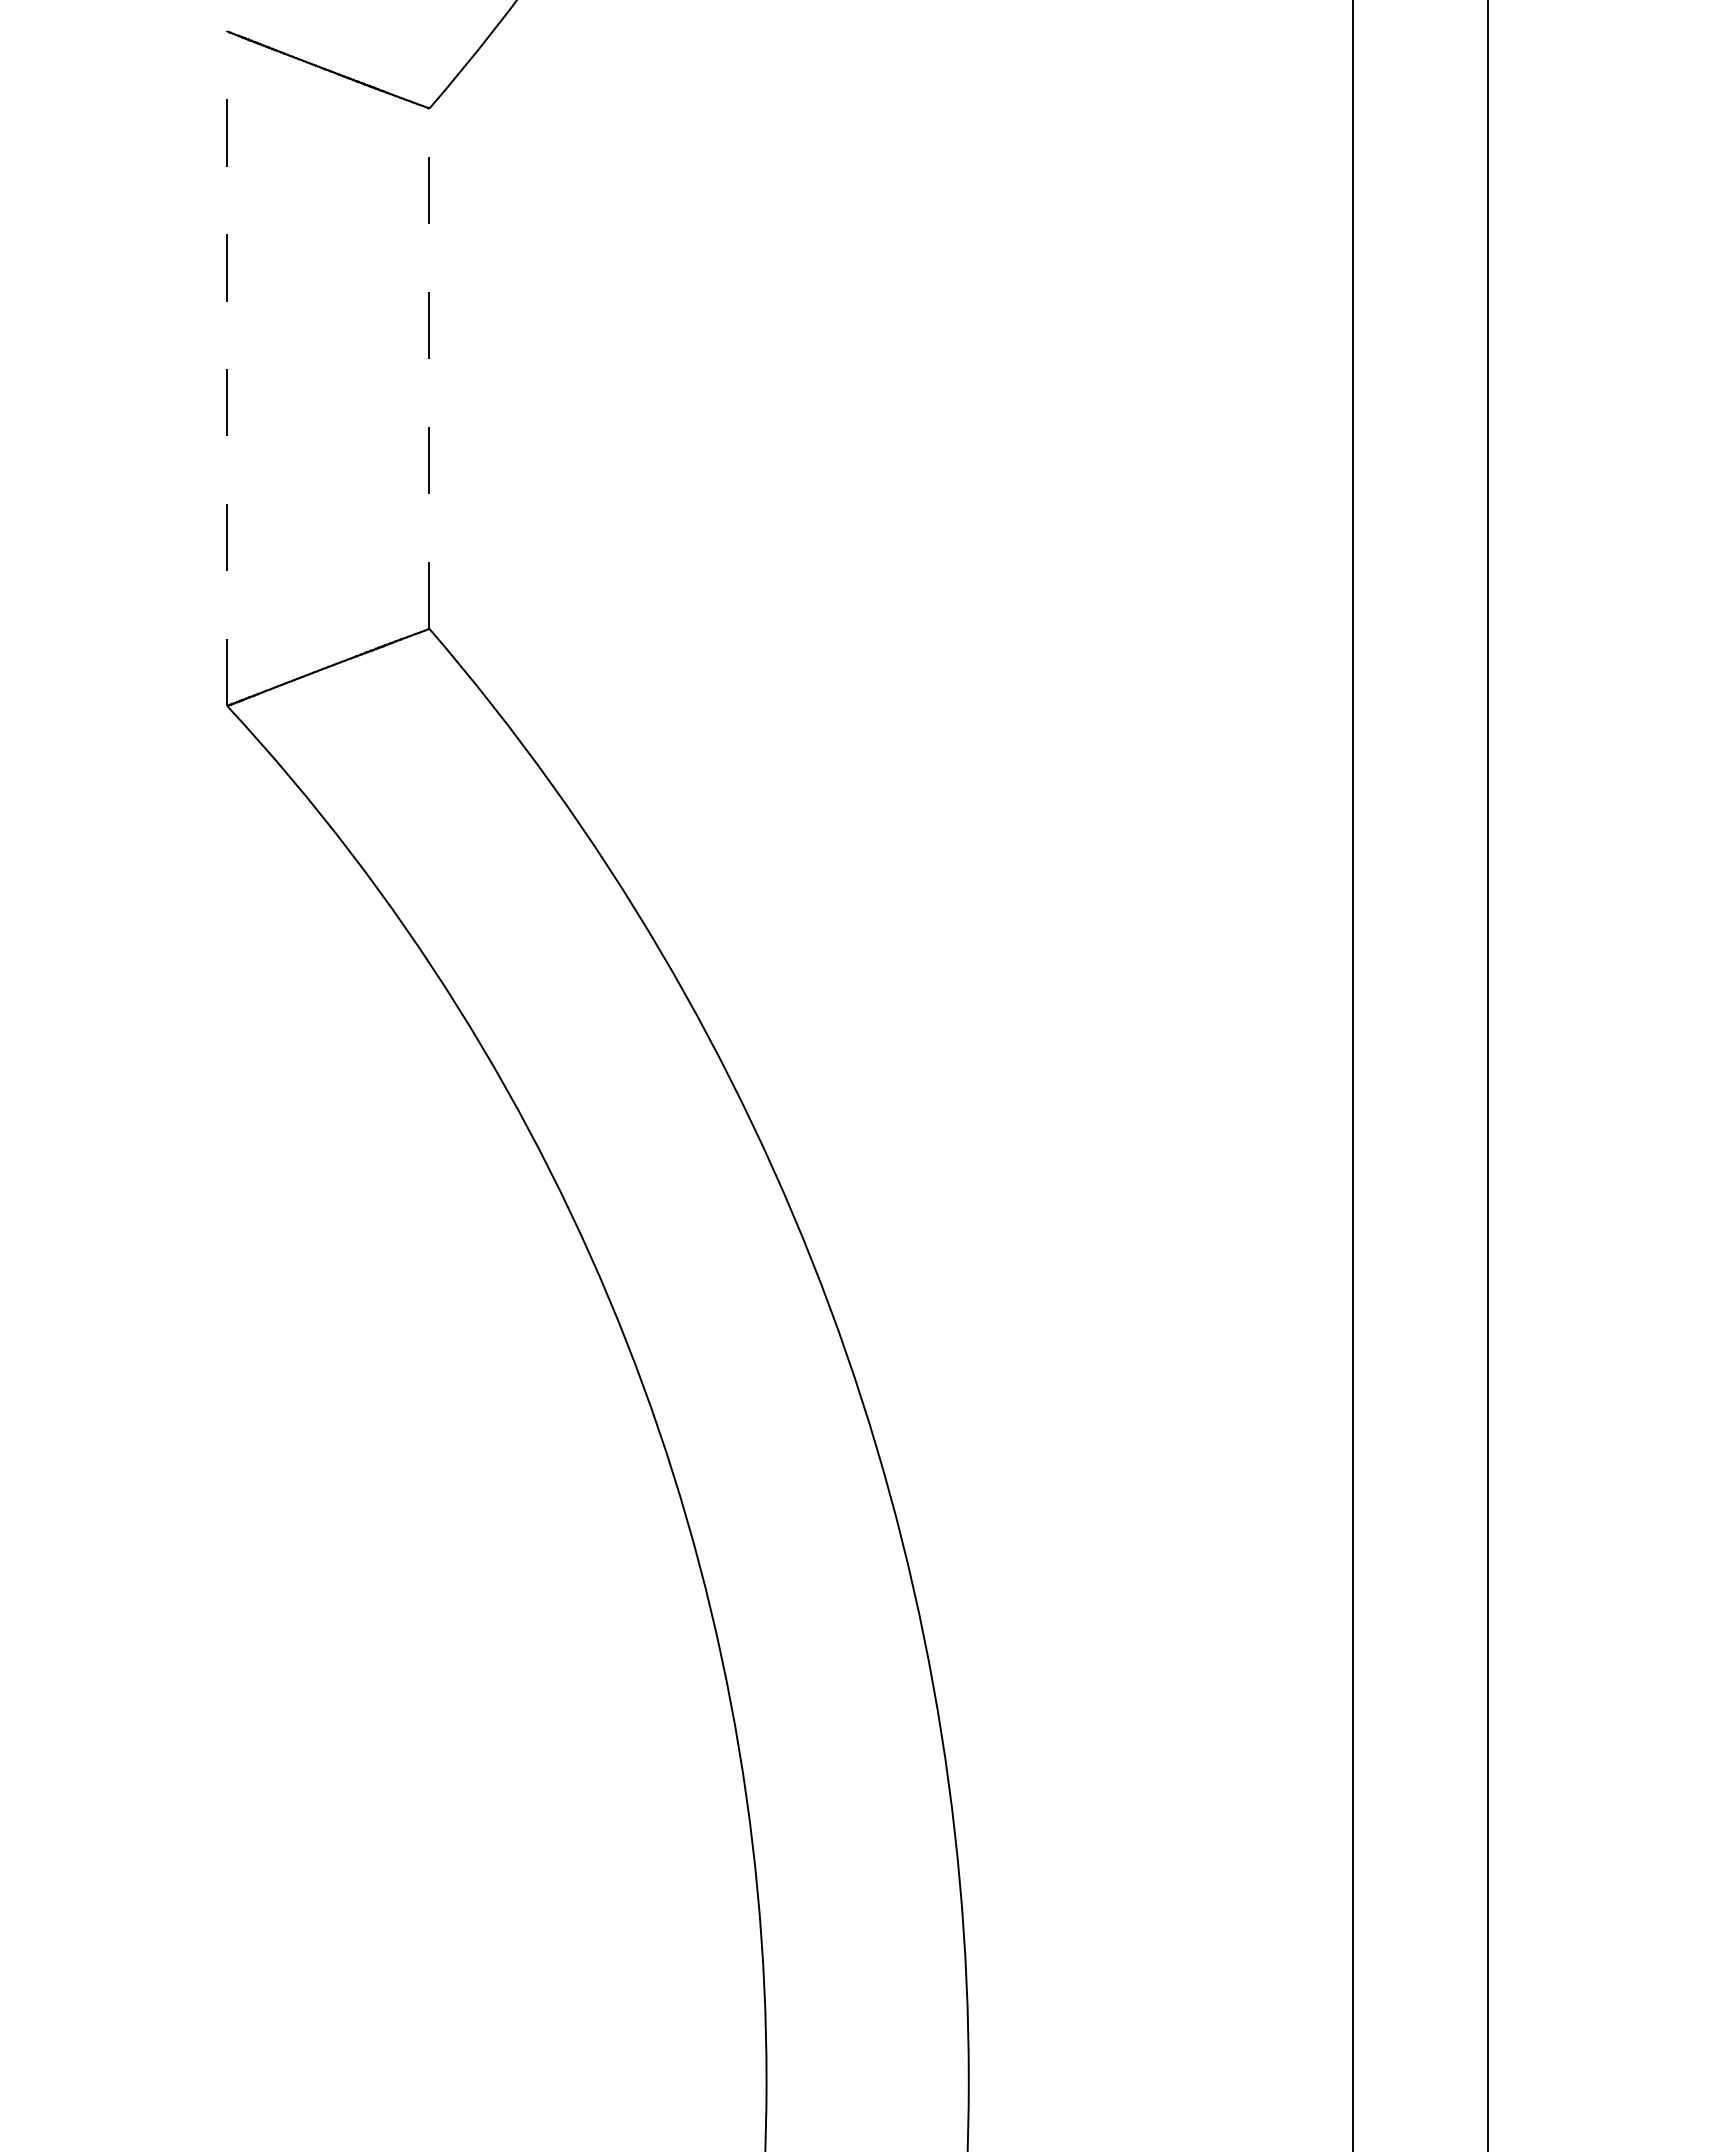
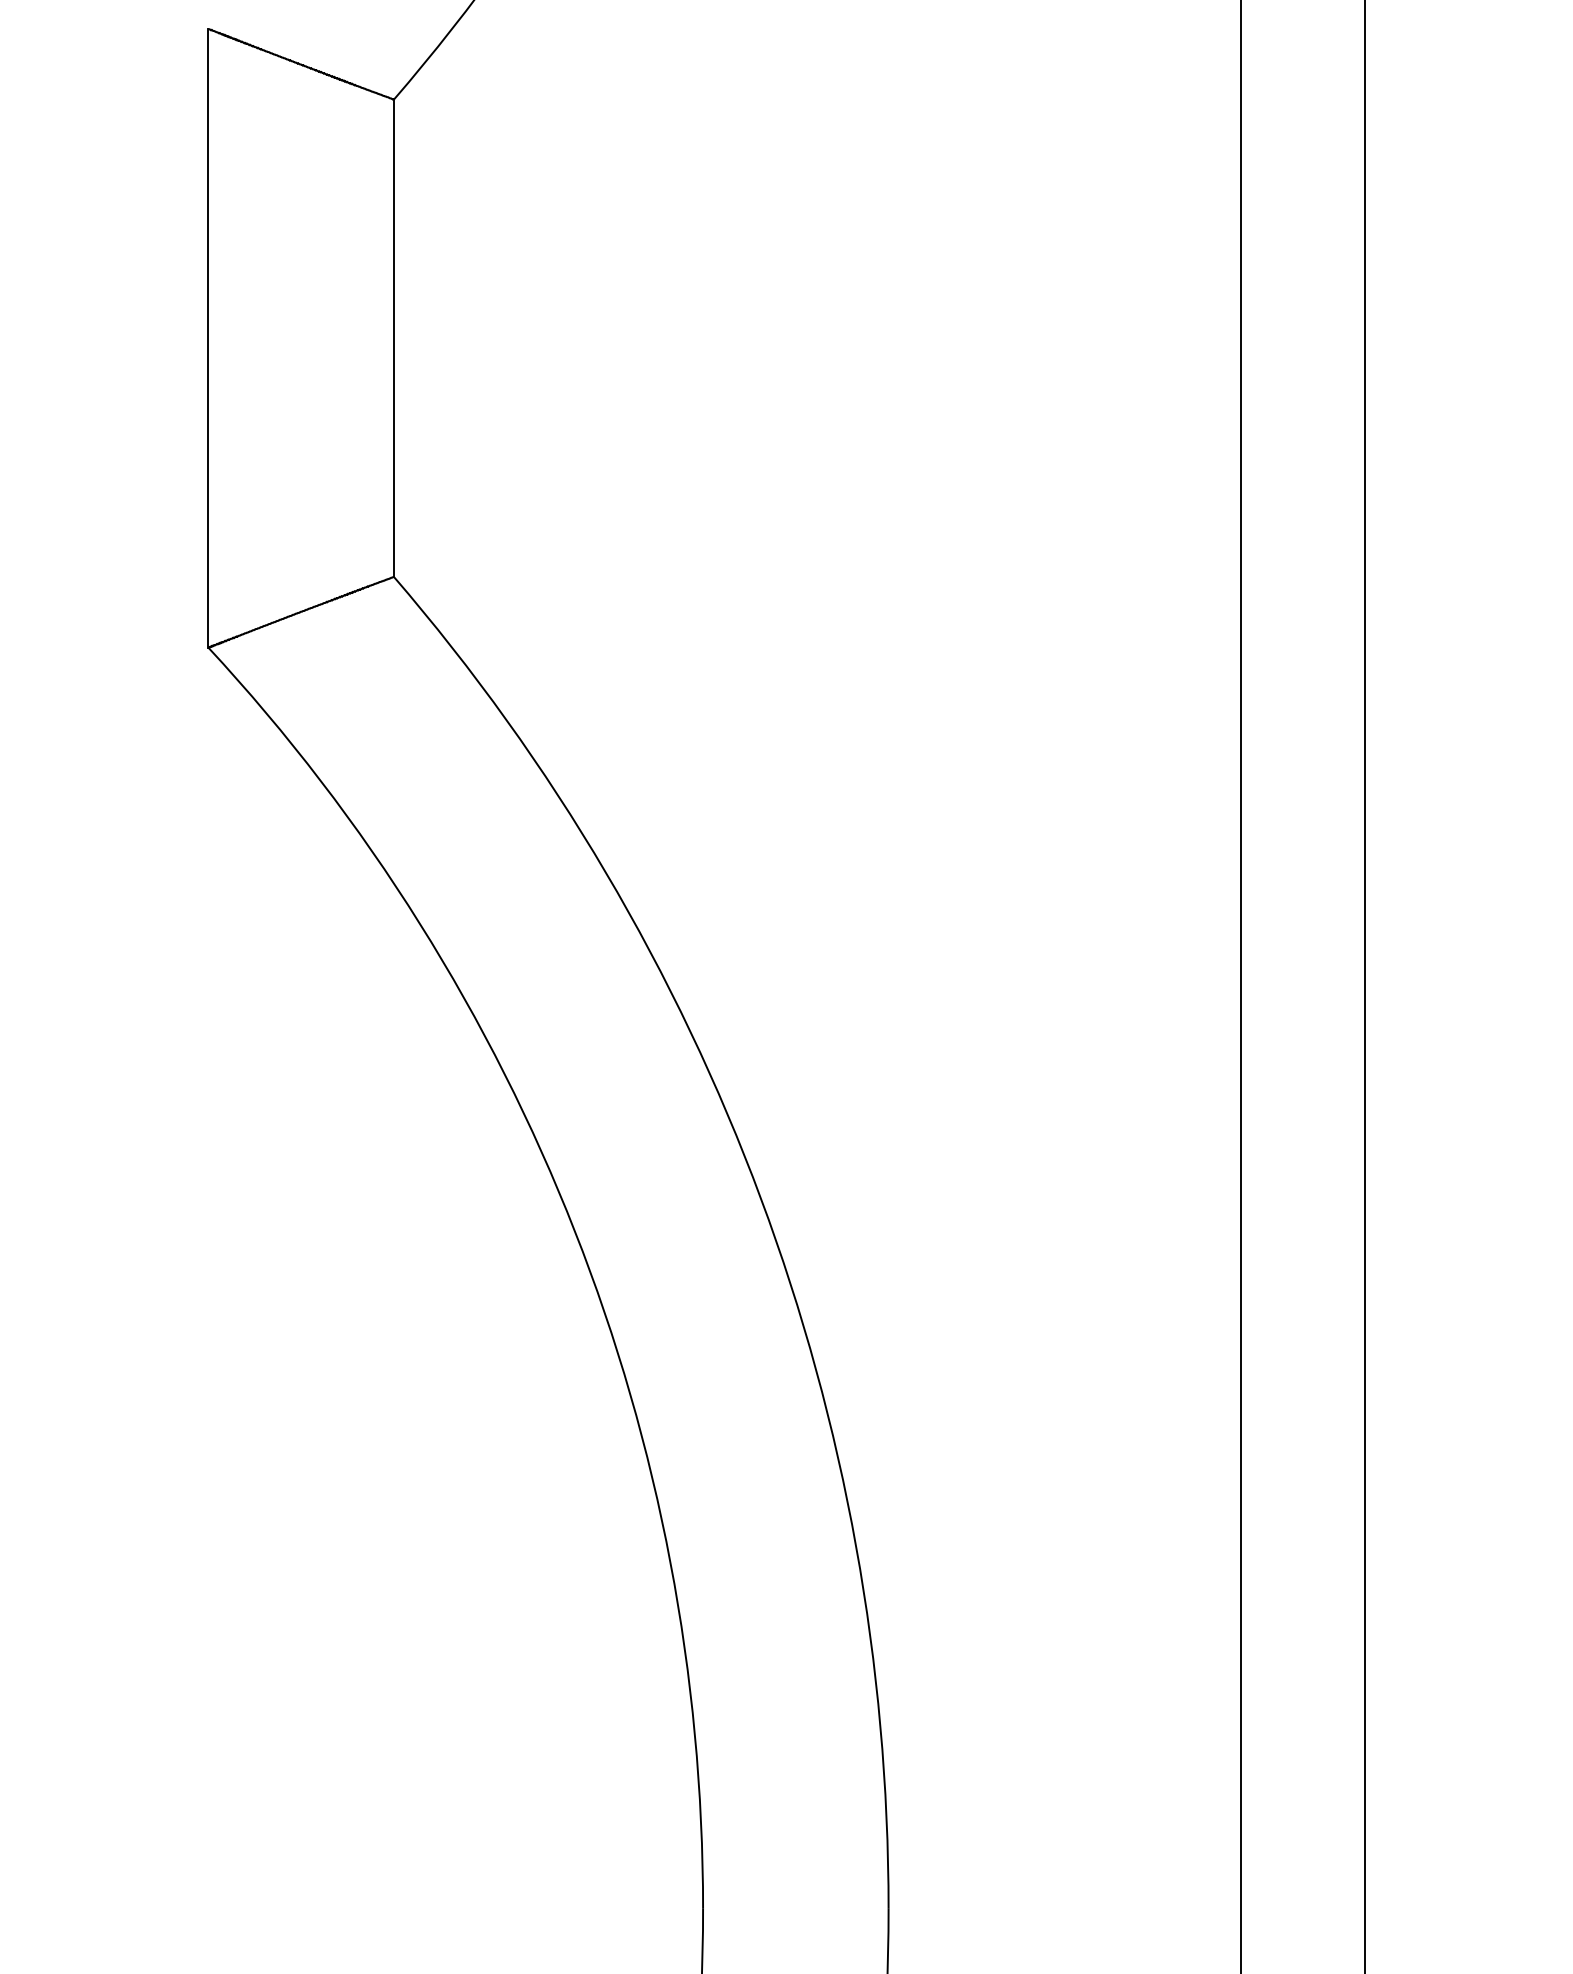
line: (227, 368) -> (208, 338), dashed -> solid
line: (429, 368) -> (393, 338), dashed -> solid

